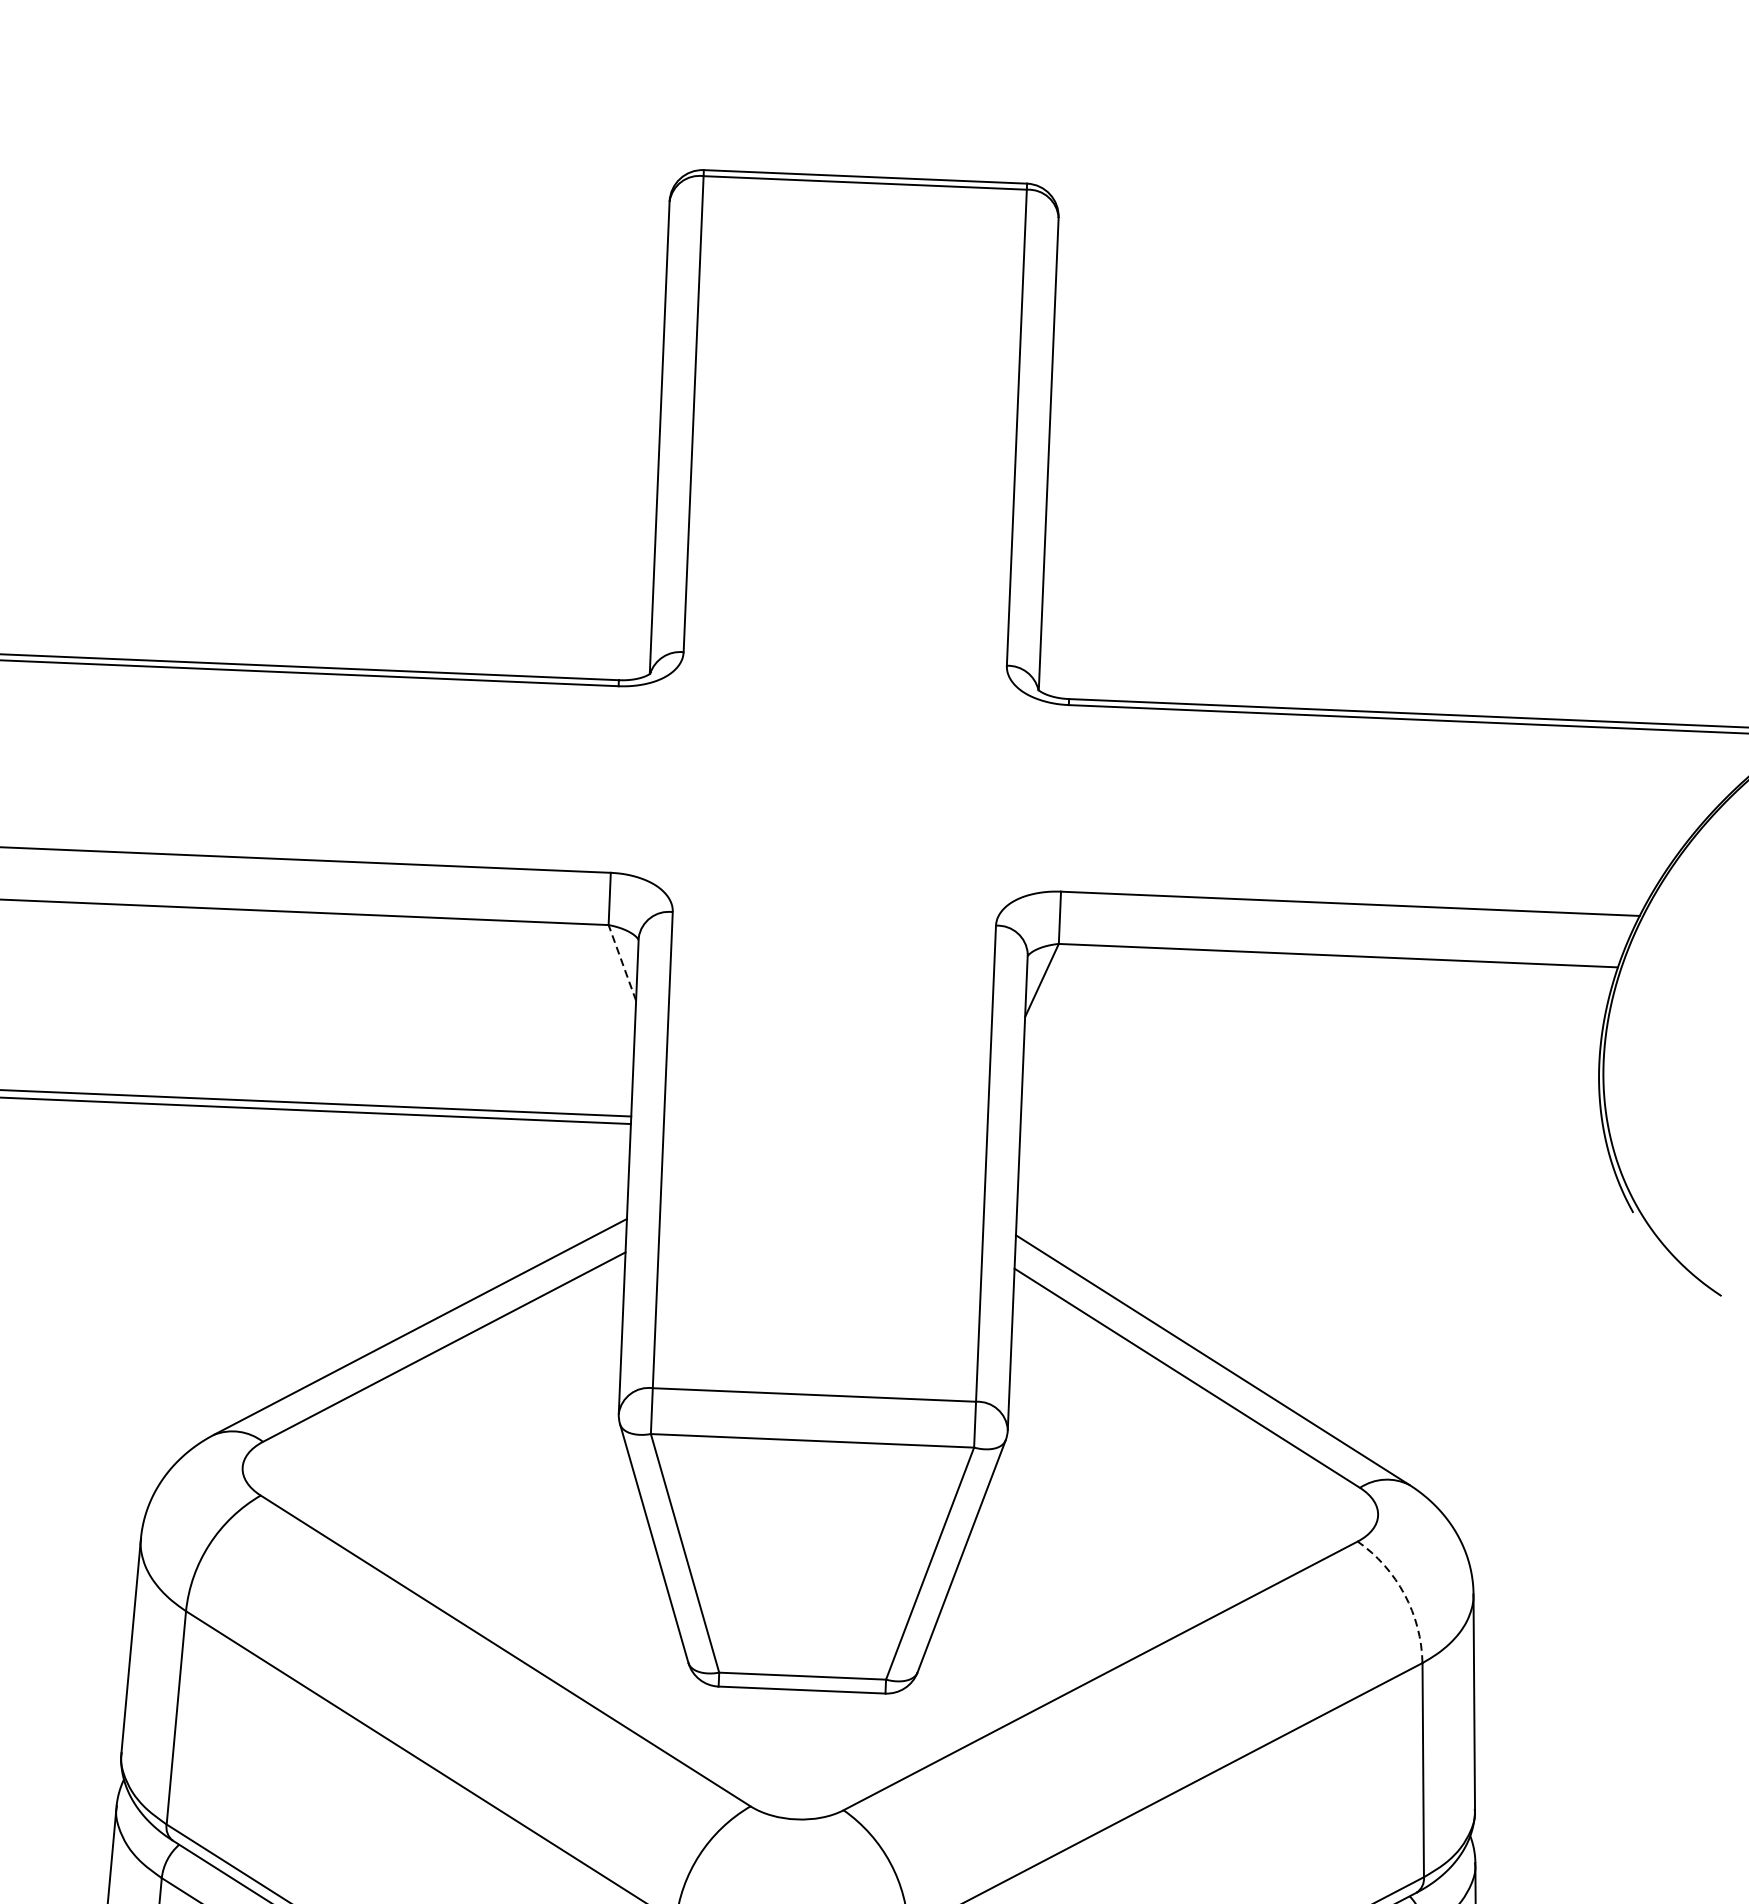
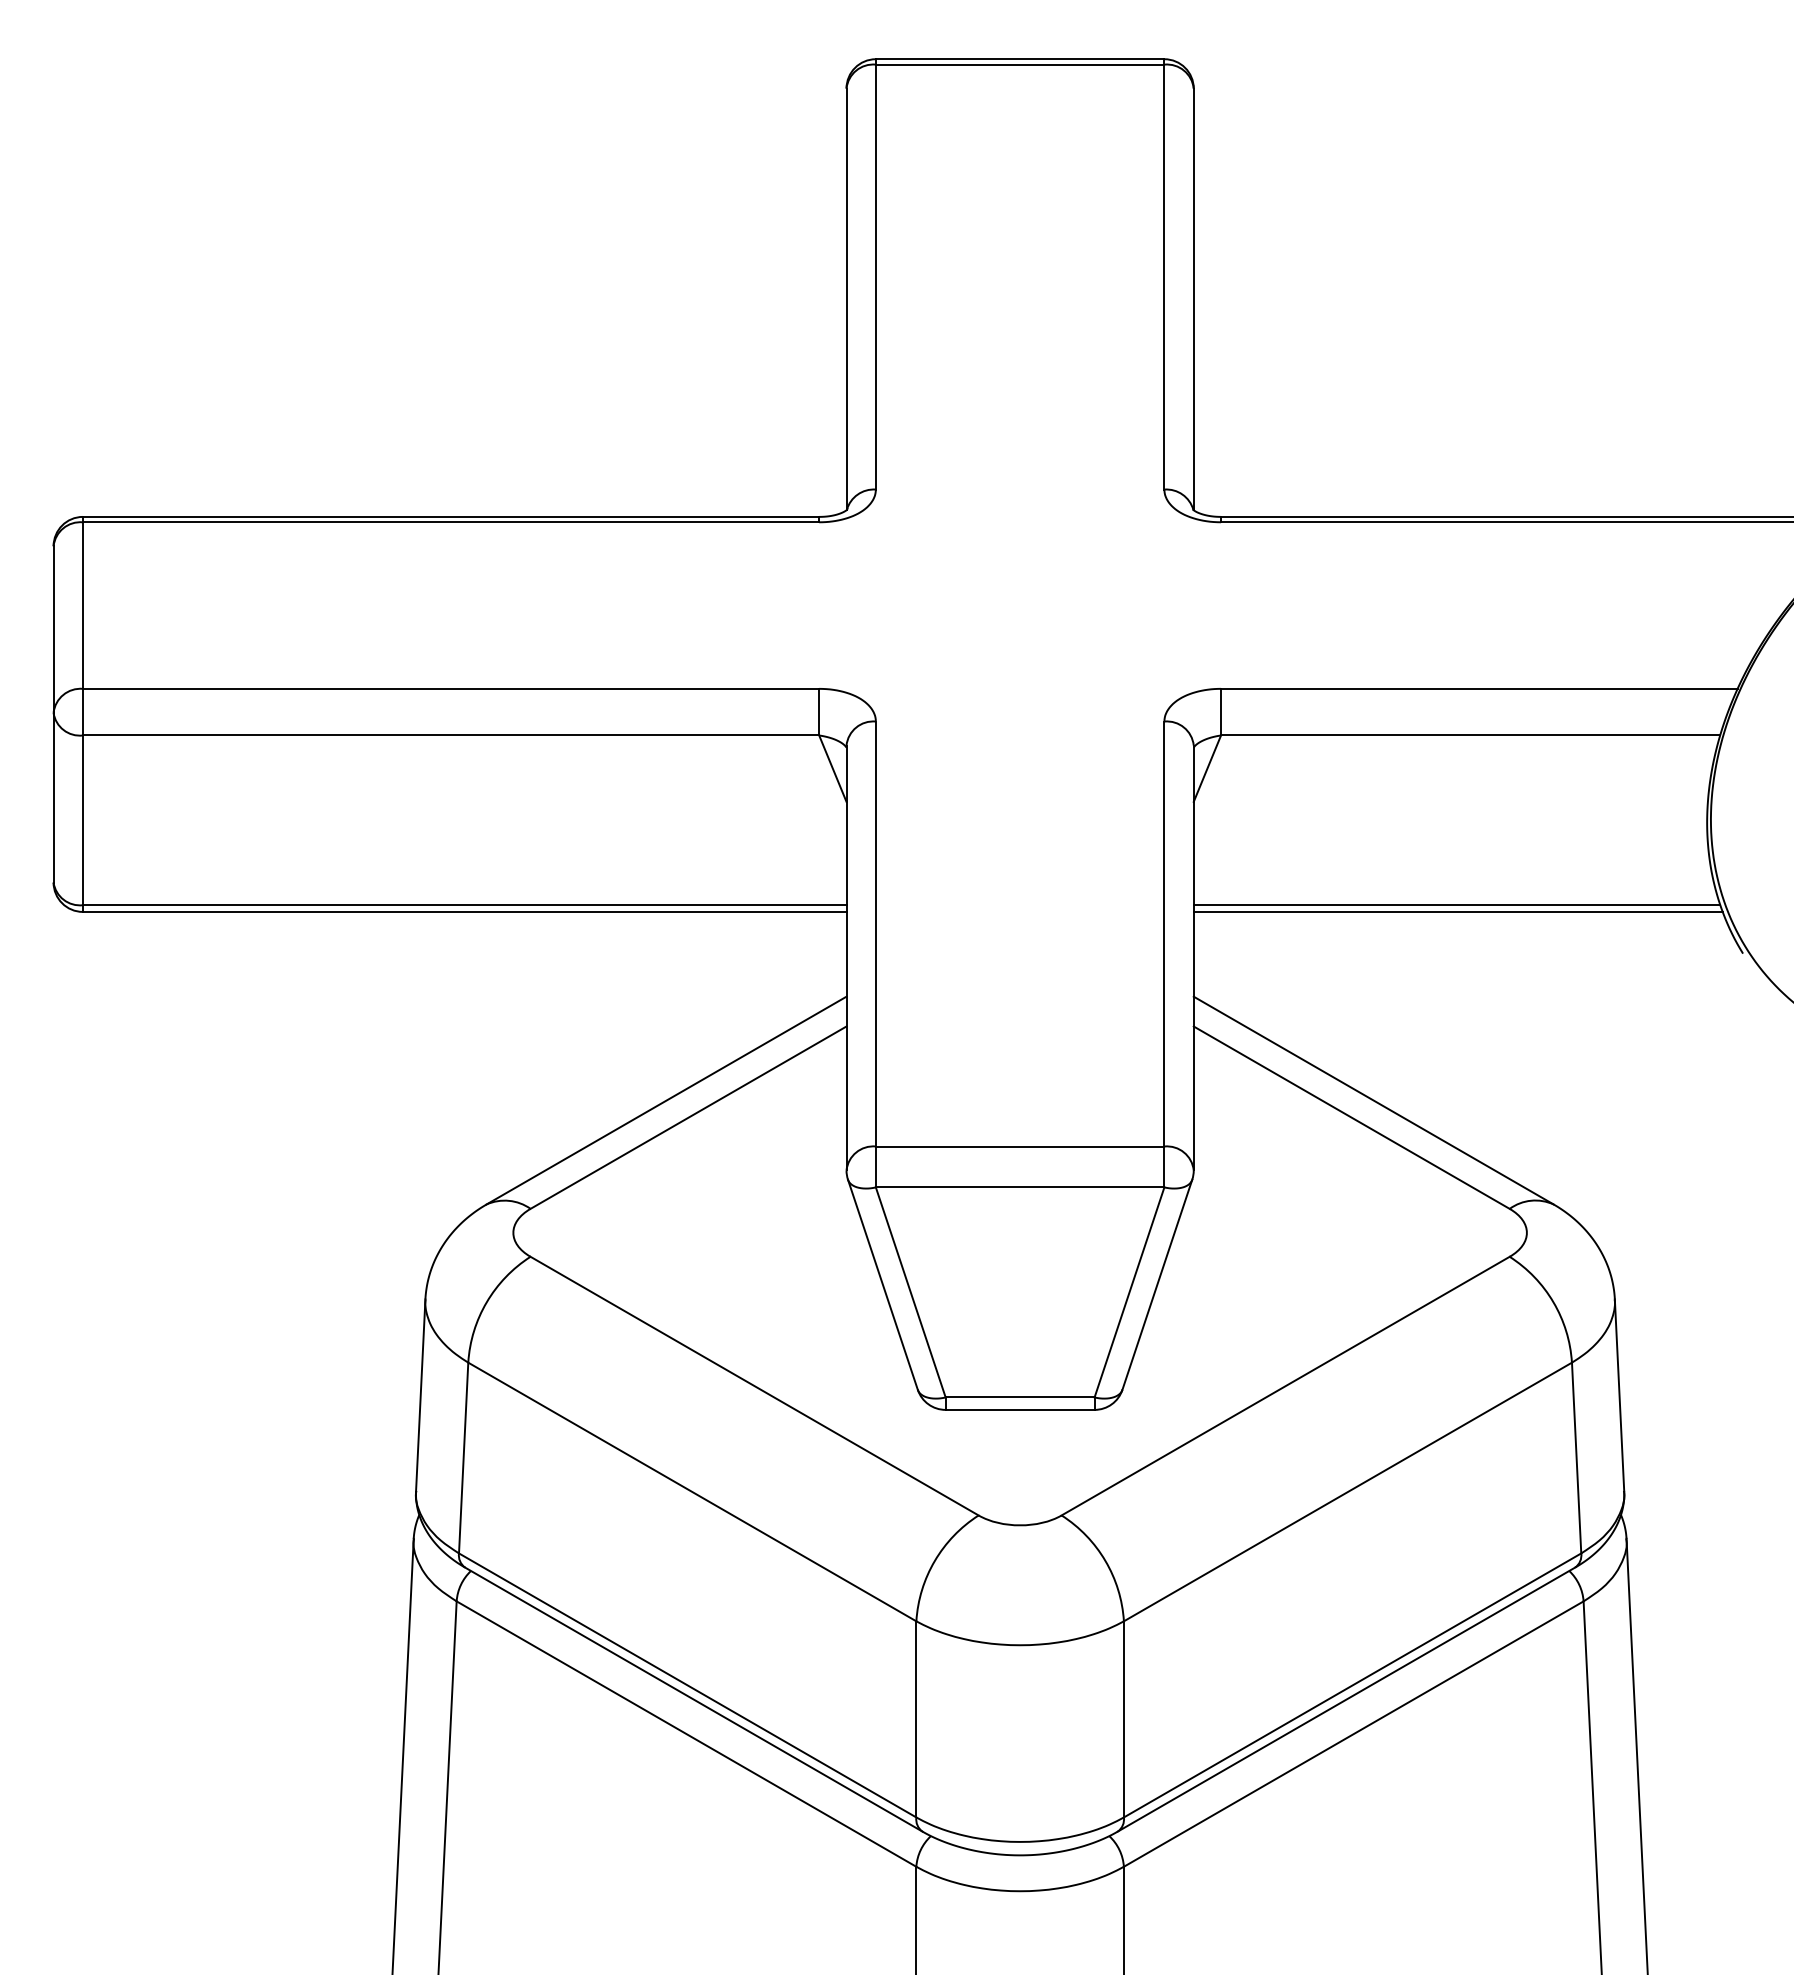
line: (621, 962) -> (832, 768), dashed -> solid
line: (1314, 1145) -> (1456, 905), added
line: (1315, 1152) -> (1457, 911), added
arc: (1404, 1594) -> (1553, 1302), dashed -> solid

